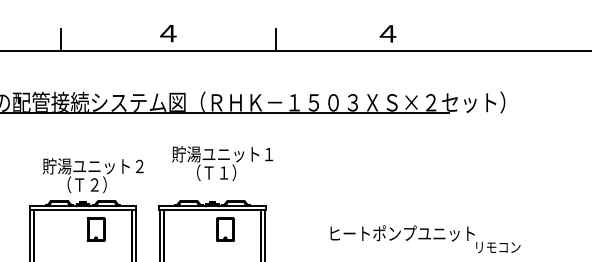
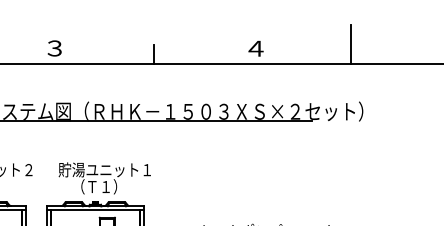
line: (492, 28) -> (351, 43), added
text: (168, 33) -> (55, 48), ４ -> ３
text: (222, 163) -> (104, 178), moved

